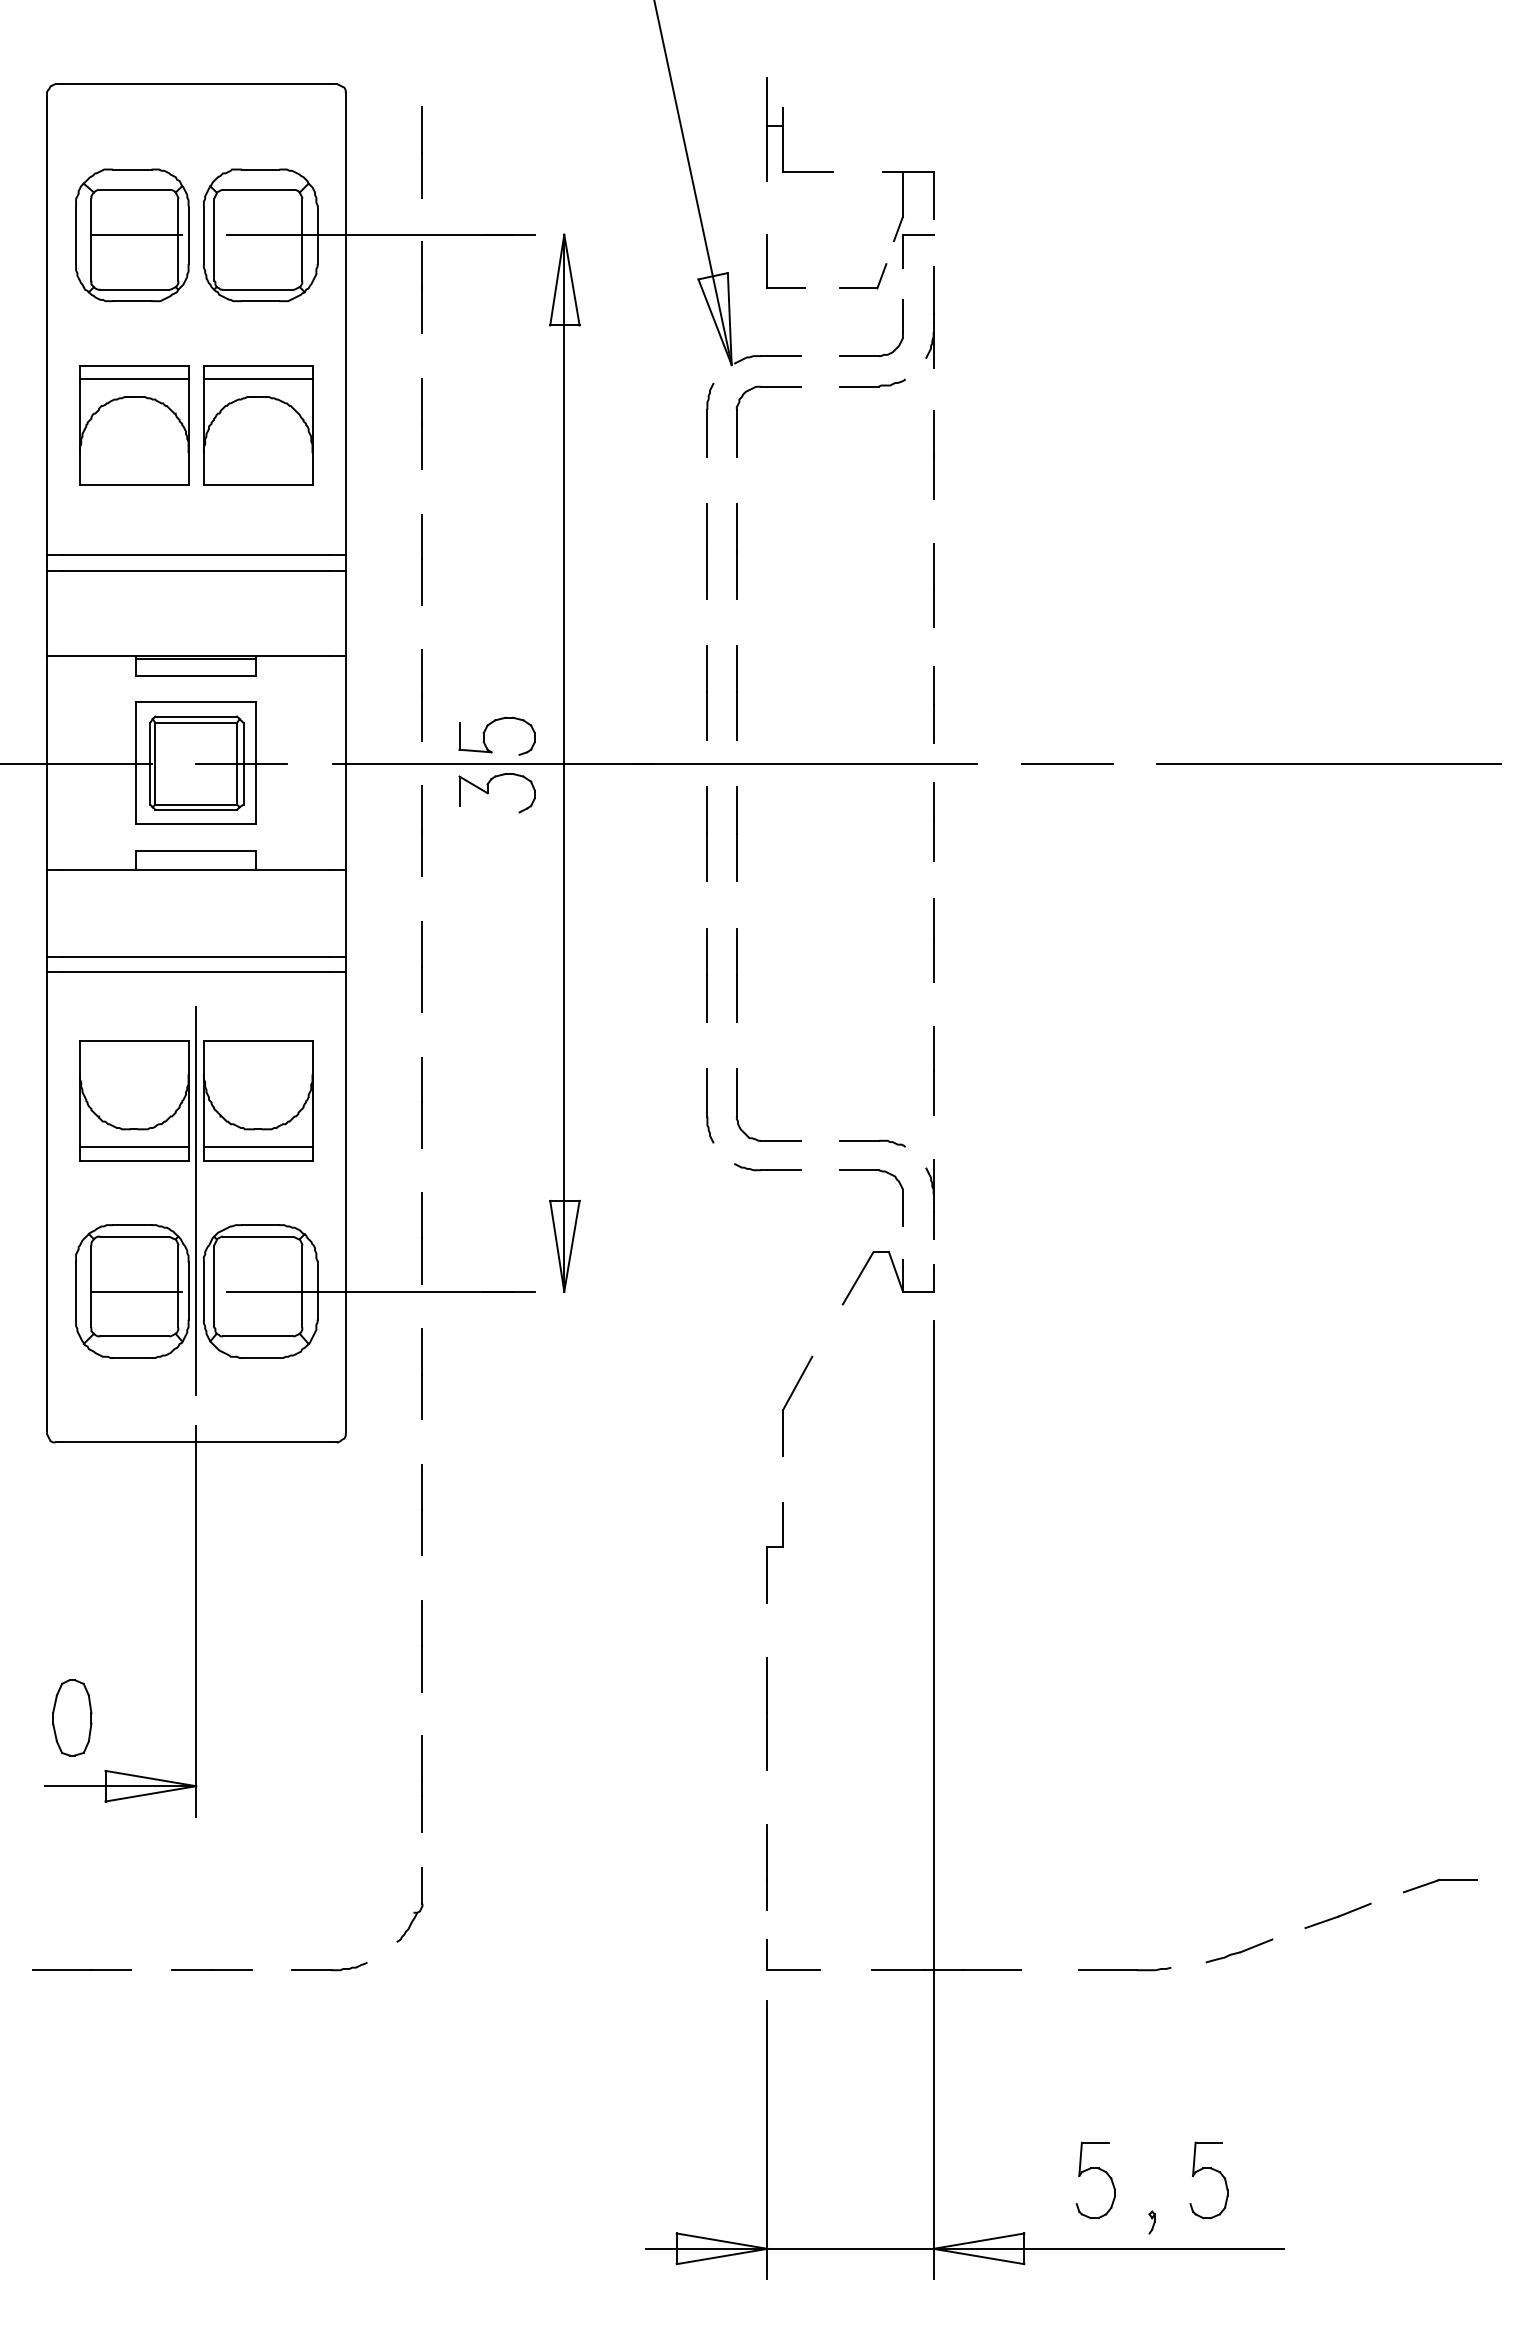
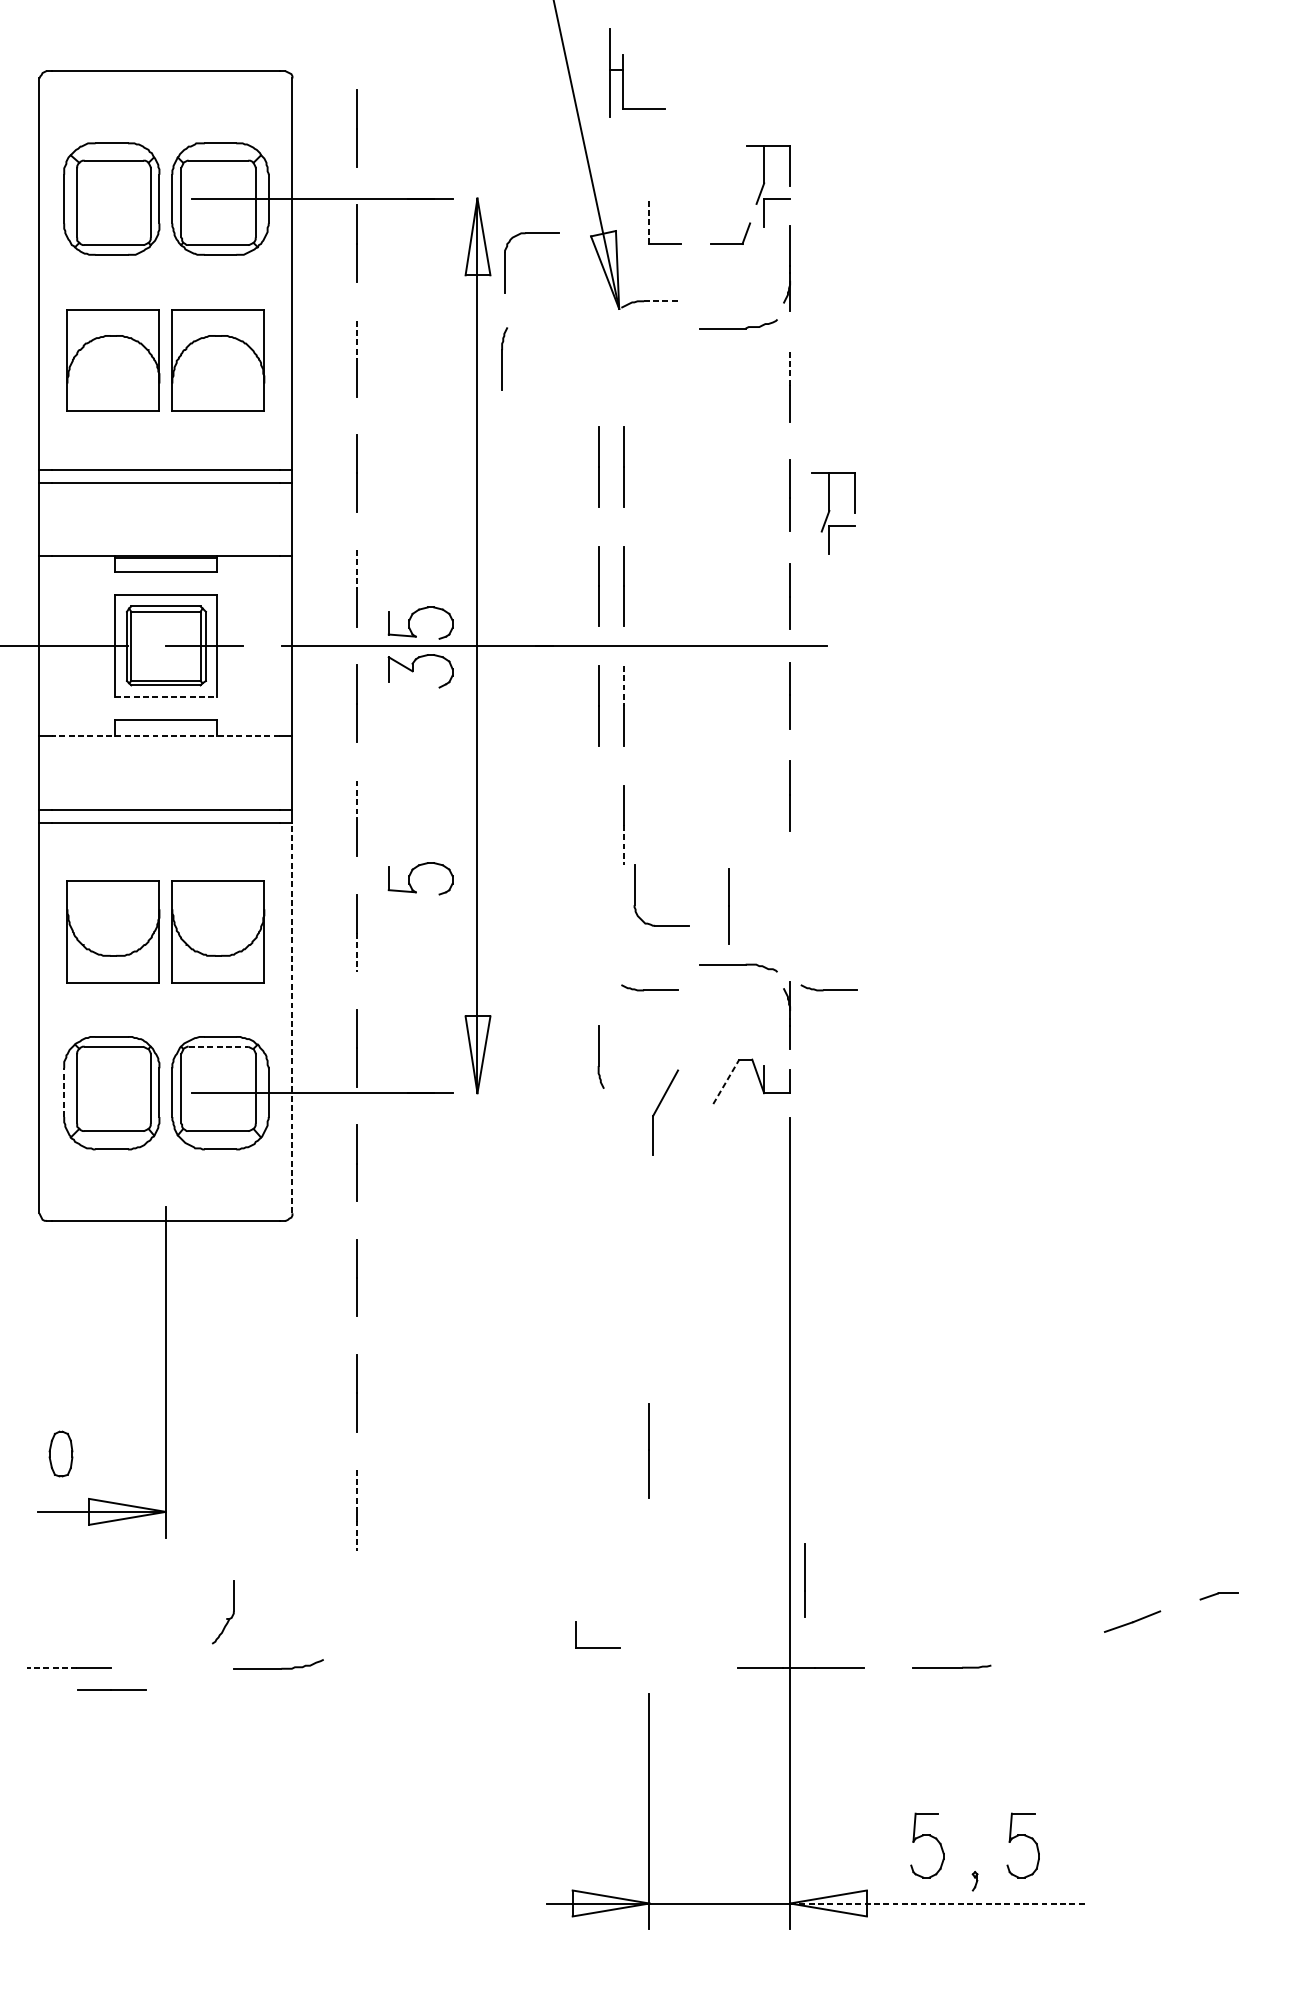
part: (783, 129) -> (623, 73), moved
line: (136, 234) -> (115, 198), removed
line: (767, 261) -> (649, 221), solid -> dashed
part: (871, 355) -> (737, 300), removed
line: (780, 356) -> (660, 301), solid -> dashed
line: (133, 379) -> (112, 321), removed
line: (257, 379) -> (217, 321), removed
part: (872, 382) -> (738, 323), size x1.4
line: (422, 402) -> (357, 340), solid -> dashed
part: (710, 419) -> (504, 358), moved
part: (737, 421) -> (505, 262), moved
line: (933, 432) -> (790, 365), solid -> dashed
part: (985, 606) -> (834, 513), added
line: (422, 673) -> (357, 569), solid -> dashed
line: (1066, 763) -> (902, 646), removed
line: (1329, 763) -> (1125, 646), removed
line: (736, 810) -> (623, 685), solid -> dashed
line: (196, 823) -> (166, 696), solid -> dashed
line: (195, 869) -> (165, 735), solid -> dashed
line: (422, 945) -> (357, 800), solid -> dashed
line: (706, 975) -> (597, 825), removed
line: (736, 998) -> (623, 845), solid -> dashed
part: (486, 1032) -> (411, 873), added
line: (933, 1070) -> (729, 906), moved
part: (737, 1104) -> (635, 895), moved
part: (710, 1105) -> (601, 1056), moved
line: (422, 1125) -> (357, 952), solid -> dashed
part: (872, 1143) -> (738, 967), size x1.4
line: (133, 1147) -> (112, 971), removed
line: (257, 1147) -> (217, 971), removed
part: (979, 1167) -> (828, 988), added
part: (878, 1171) -> (743, 991), removed
line: (196, 1200) -> (166, 1016), removed
line: (345, 1202) -> (292, 1017), solid -> dashed
line: (258, 1236) -> (218, 1046), solid -> dashed
line: (858, 1277) -> (726, 1081), solid -> dashed
line: (76, 1290) -> (64, 1092), solid -> dashed
line: (136, 1291) -> (115, 1093), removed
part: (789, 1400) -> (658, 1107), moved
part: (774, 1552) -> (655, 1314), removed
part: (72, 1717) -> (61, 1453), size x0.7
line: (422, 1759) -> (357, 1489), solid -> dashed
line: (422, 1814) -> (357, 1535), solid -> dashed
line: (766, 1867) -> (804, 1580), moved
part: (1440, 1885) -> (1219, 1595), size x0.6
part: (414, 1911) -> (227, 1617), moved
part: (1239, 1950) -> (1049, 1650), removed
part: (329, 1966) -> (278, 1664), size x1.4
line: (211, 1969) -> (111, 1689), moved
part: (793, 1969) -> (597, 1647), moved
line: (61, 1970) -> (51, 1667), solid -> dashed
line: (1109, 2248) -> (939, 1903), solid -> dashed

